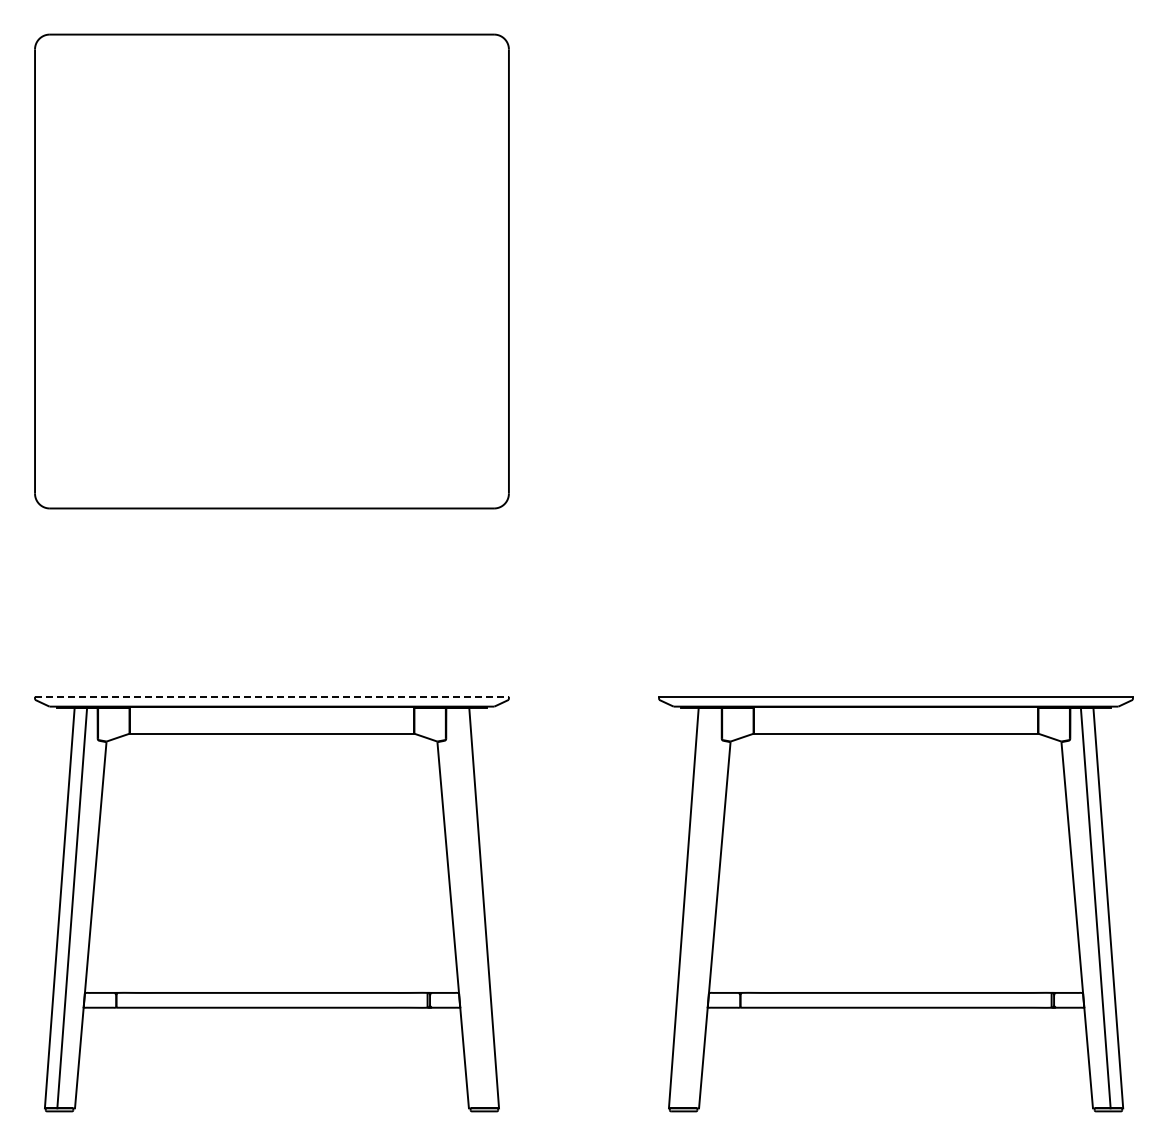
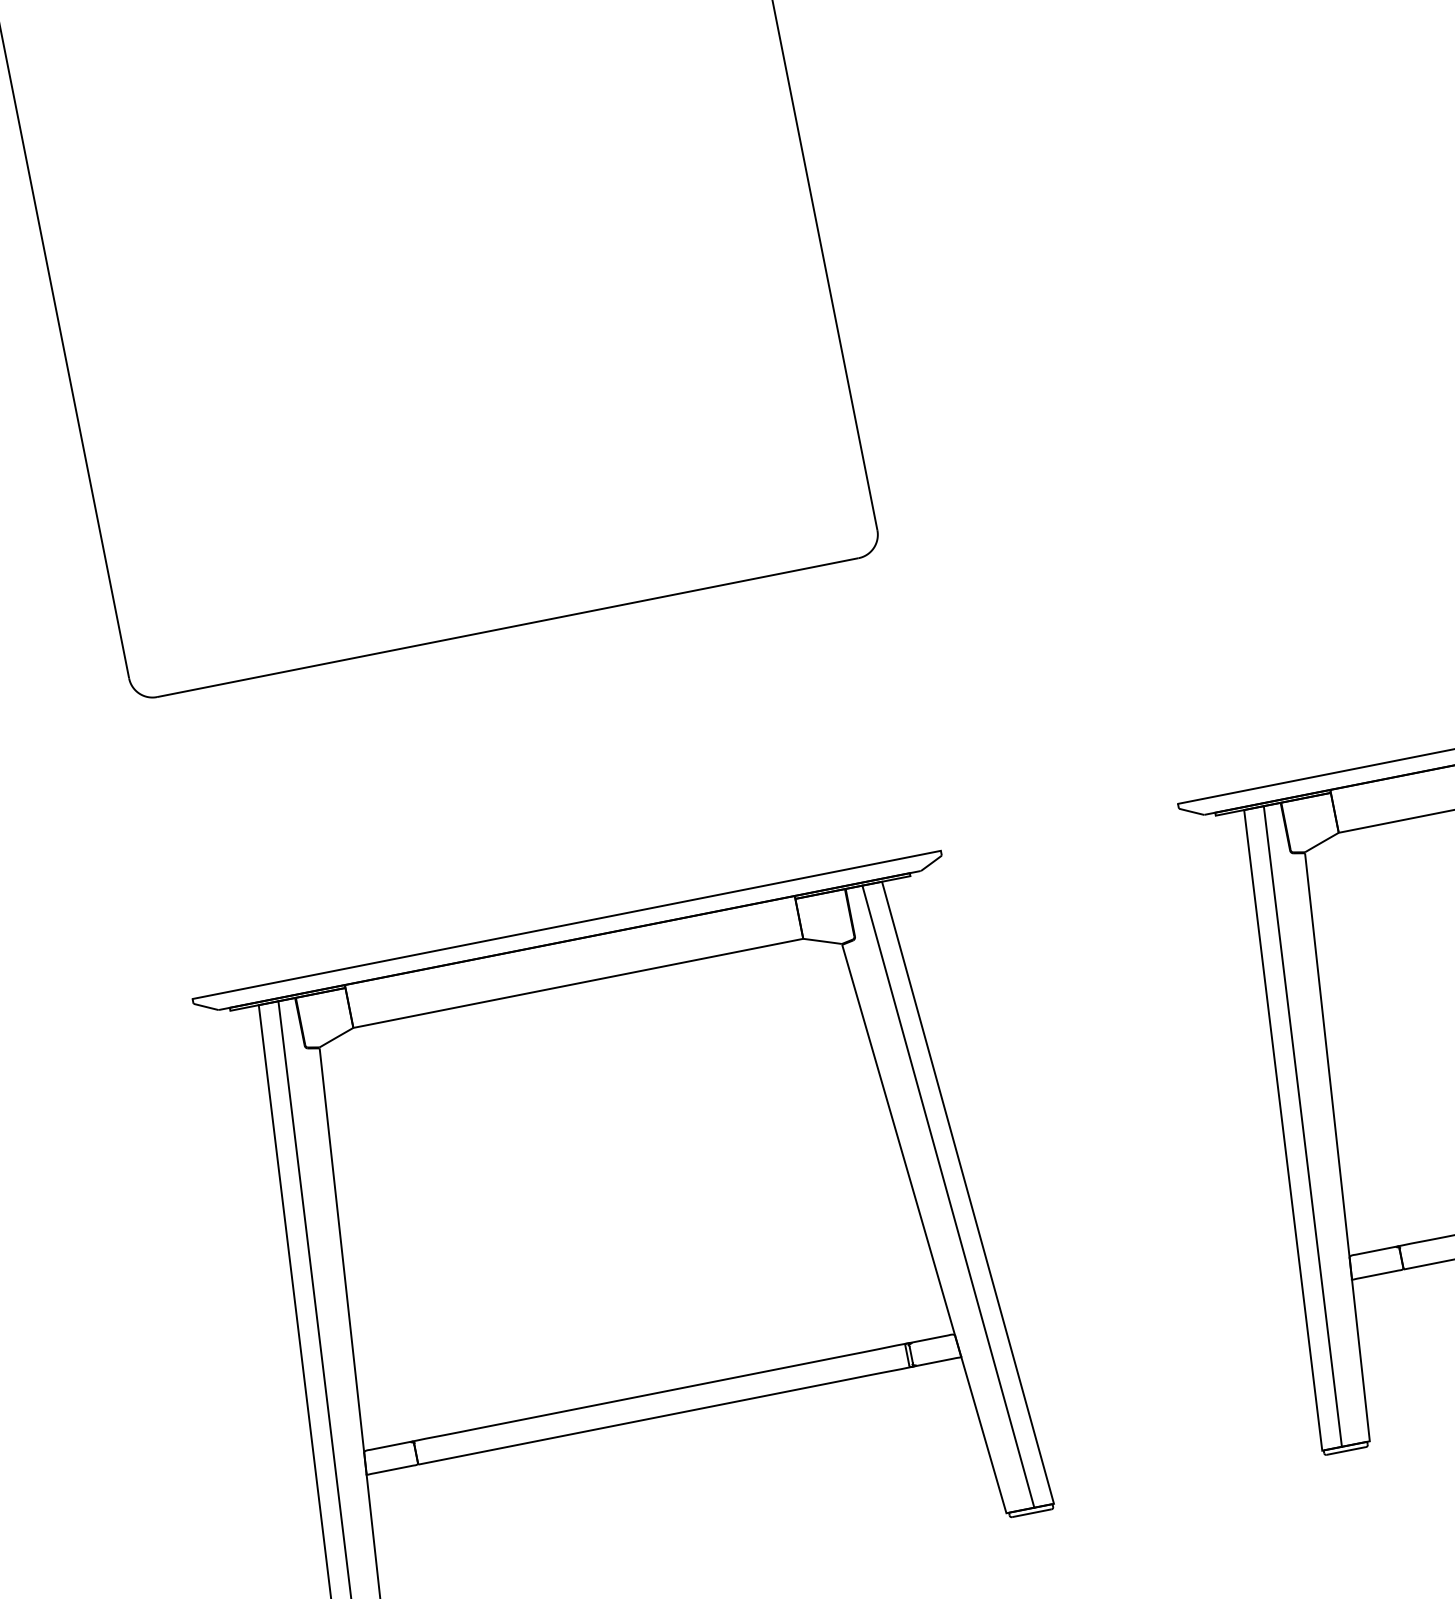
line: (272, 696) -> (567, 924), dashed -> solid
line: (471, 908) -> (948, 1196), added
line: (696, 908) -> (1303, 1126), added

